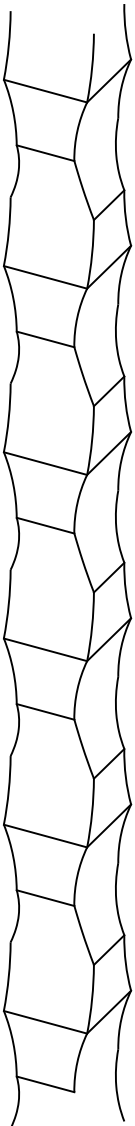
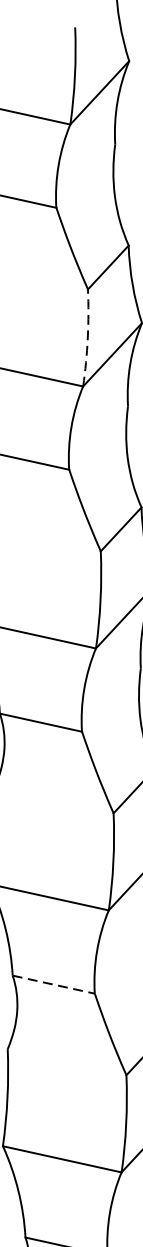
arc: (92, 254) -> (88, 338), solid -> dashed
line: (45, 711) -> (53, 984), solid -> dashed

